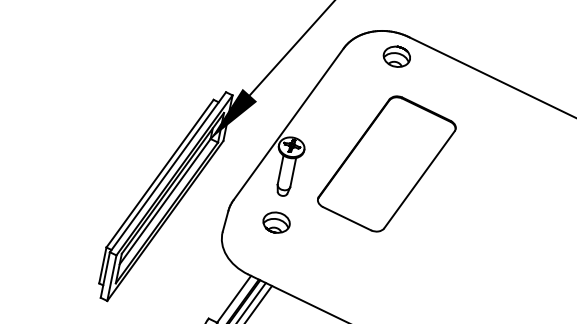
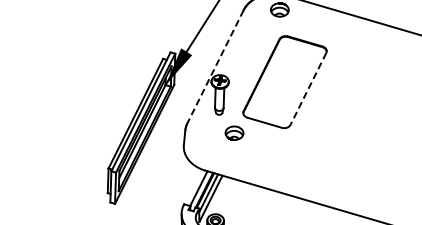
line: (288, 125) -> (215, 67), solid -> dashed
line: (419, 180) -> (308, 89), solid -> dashed
part: (276, 221) -> (234, 132), moved

